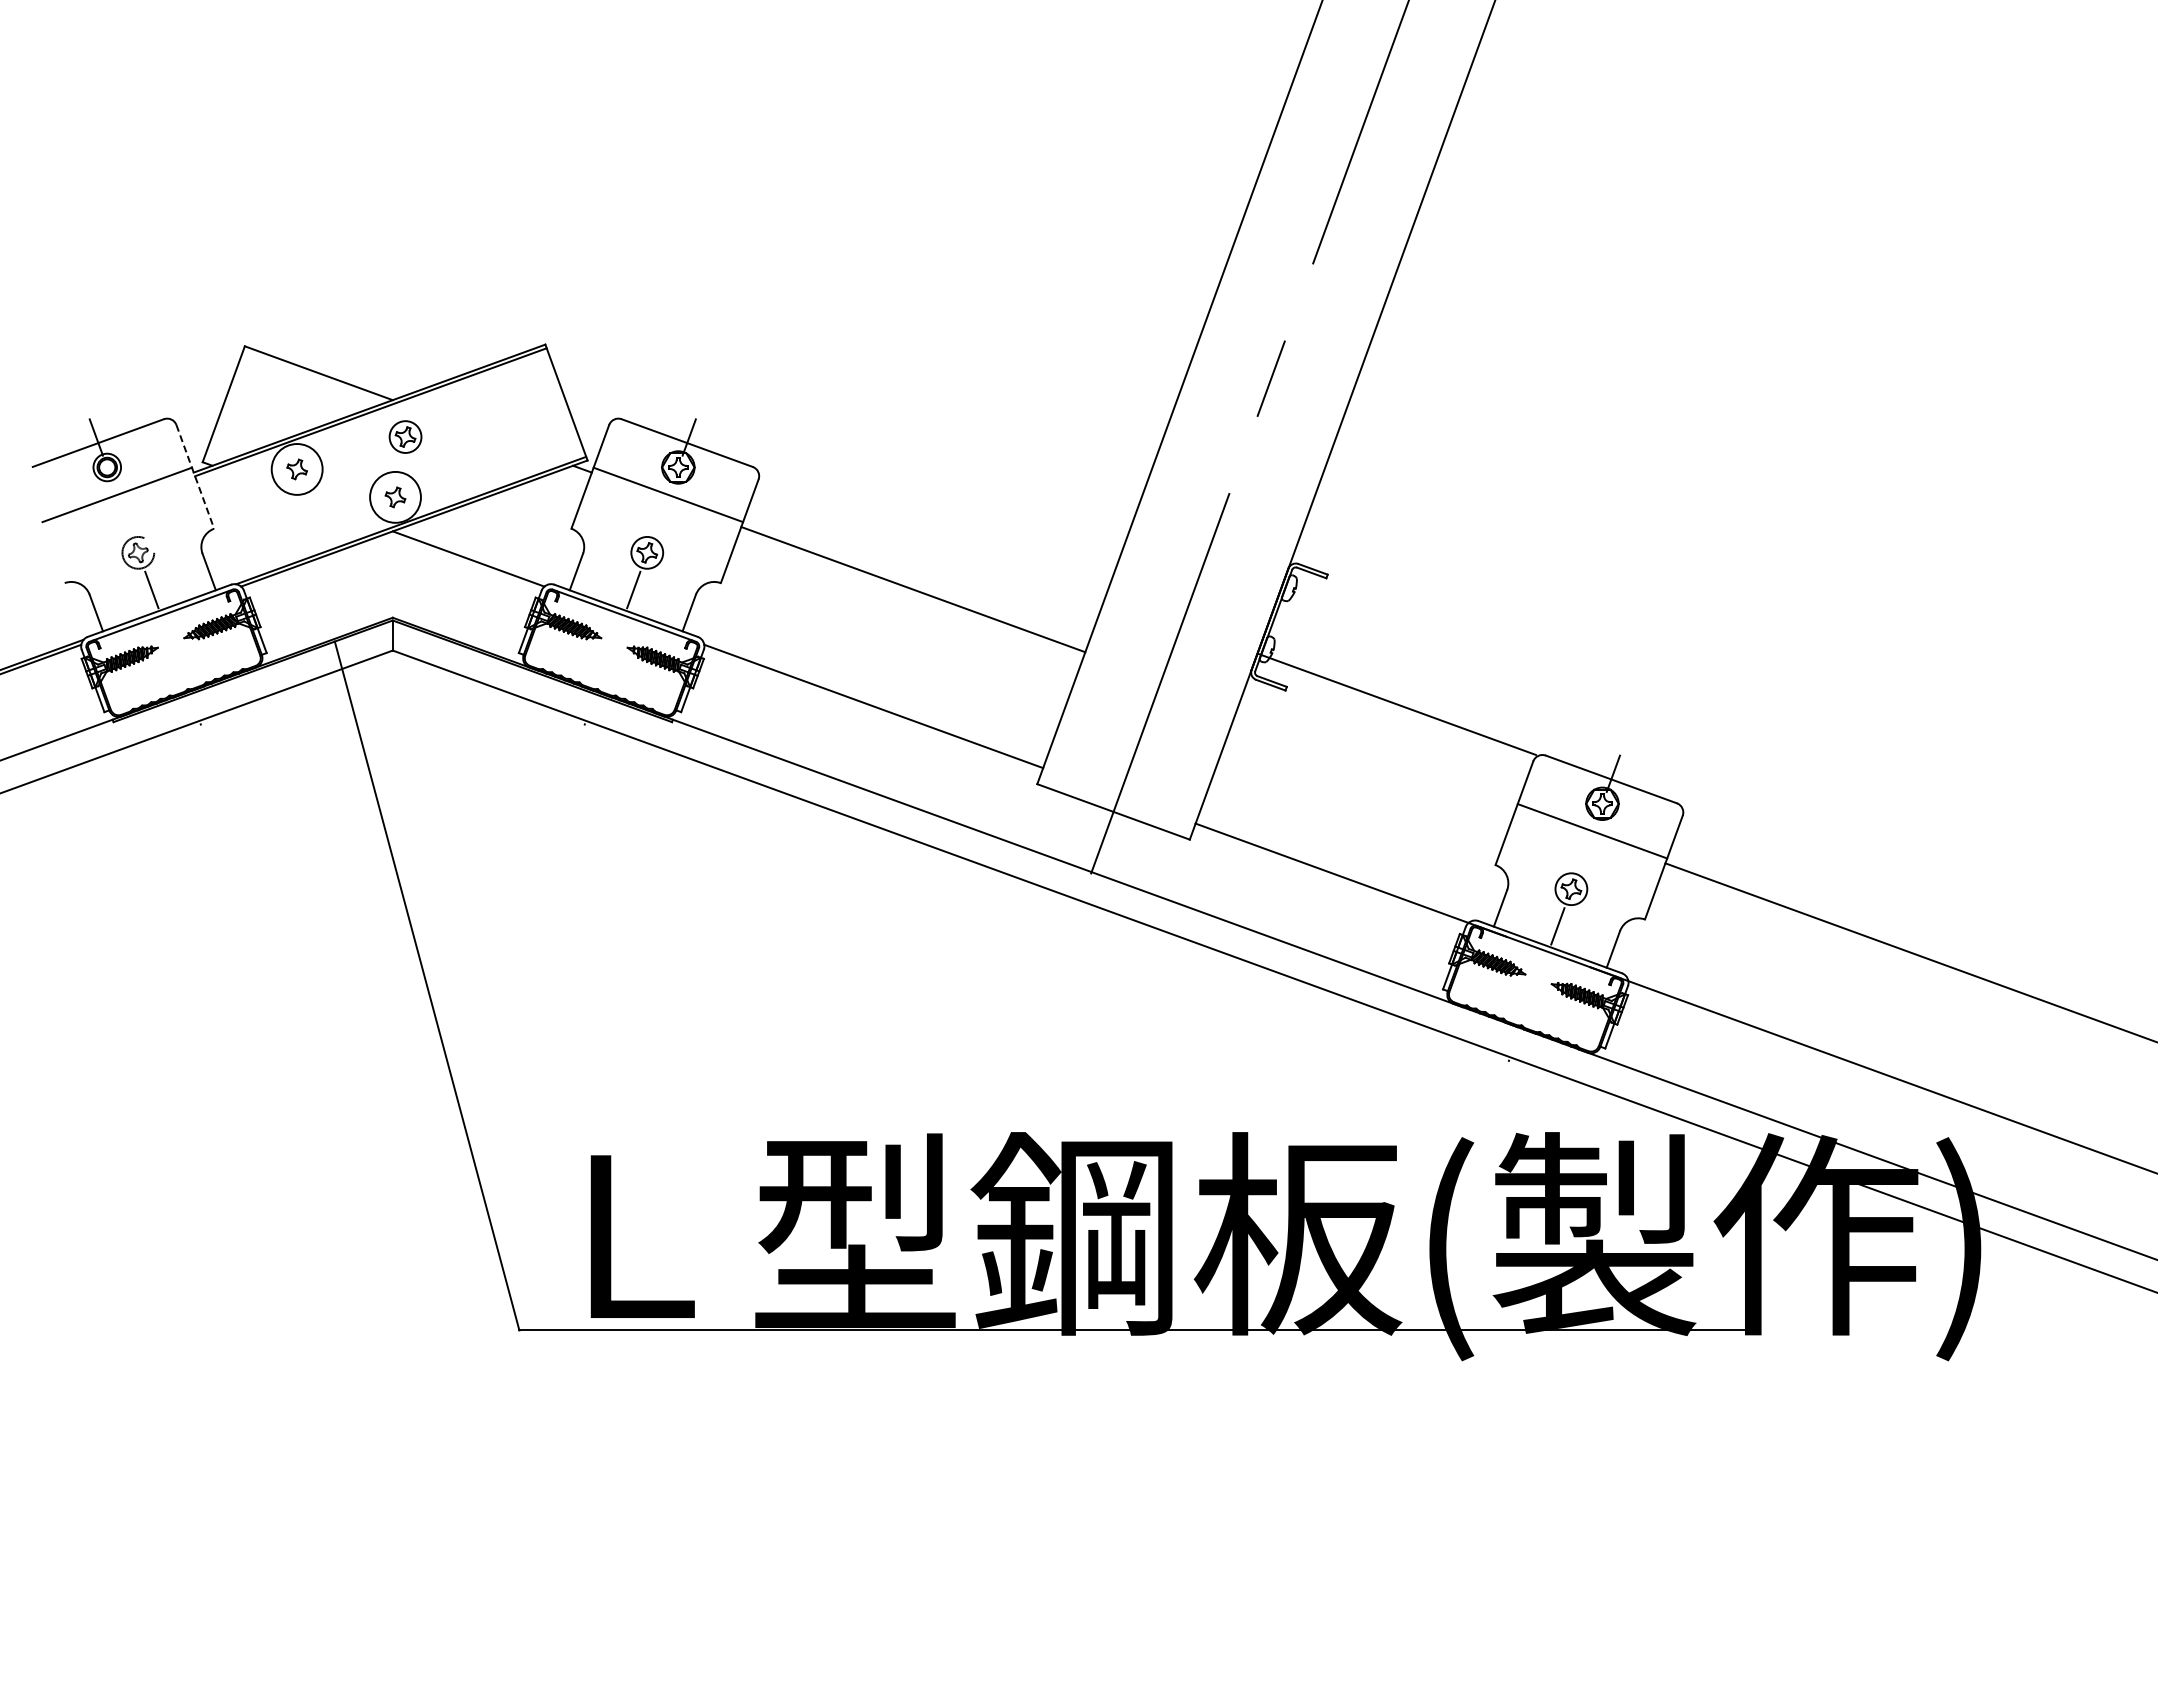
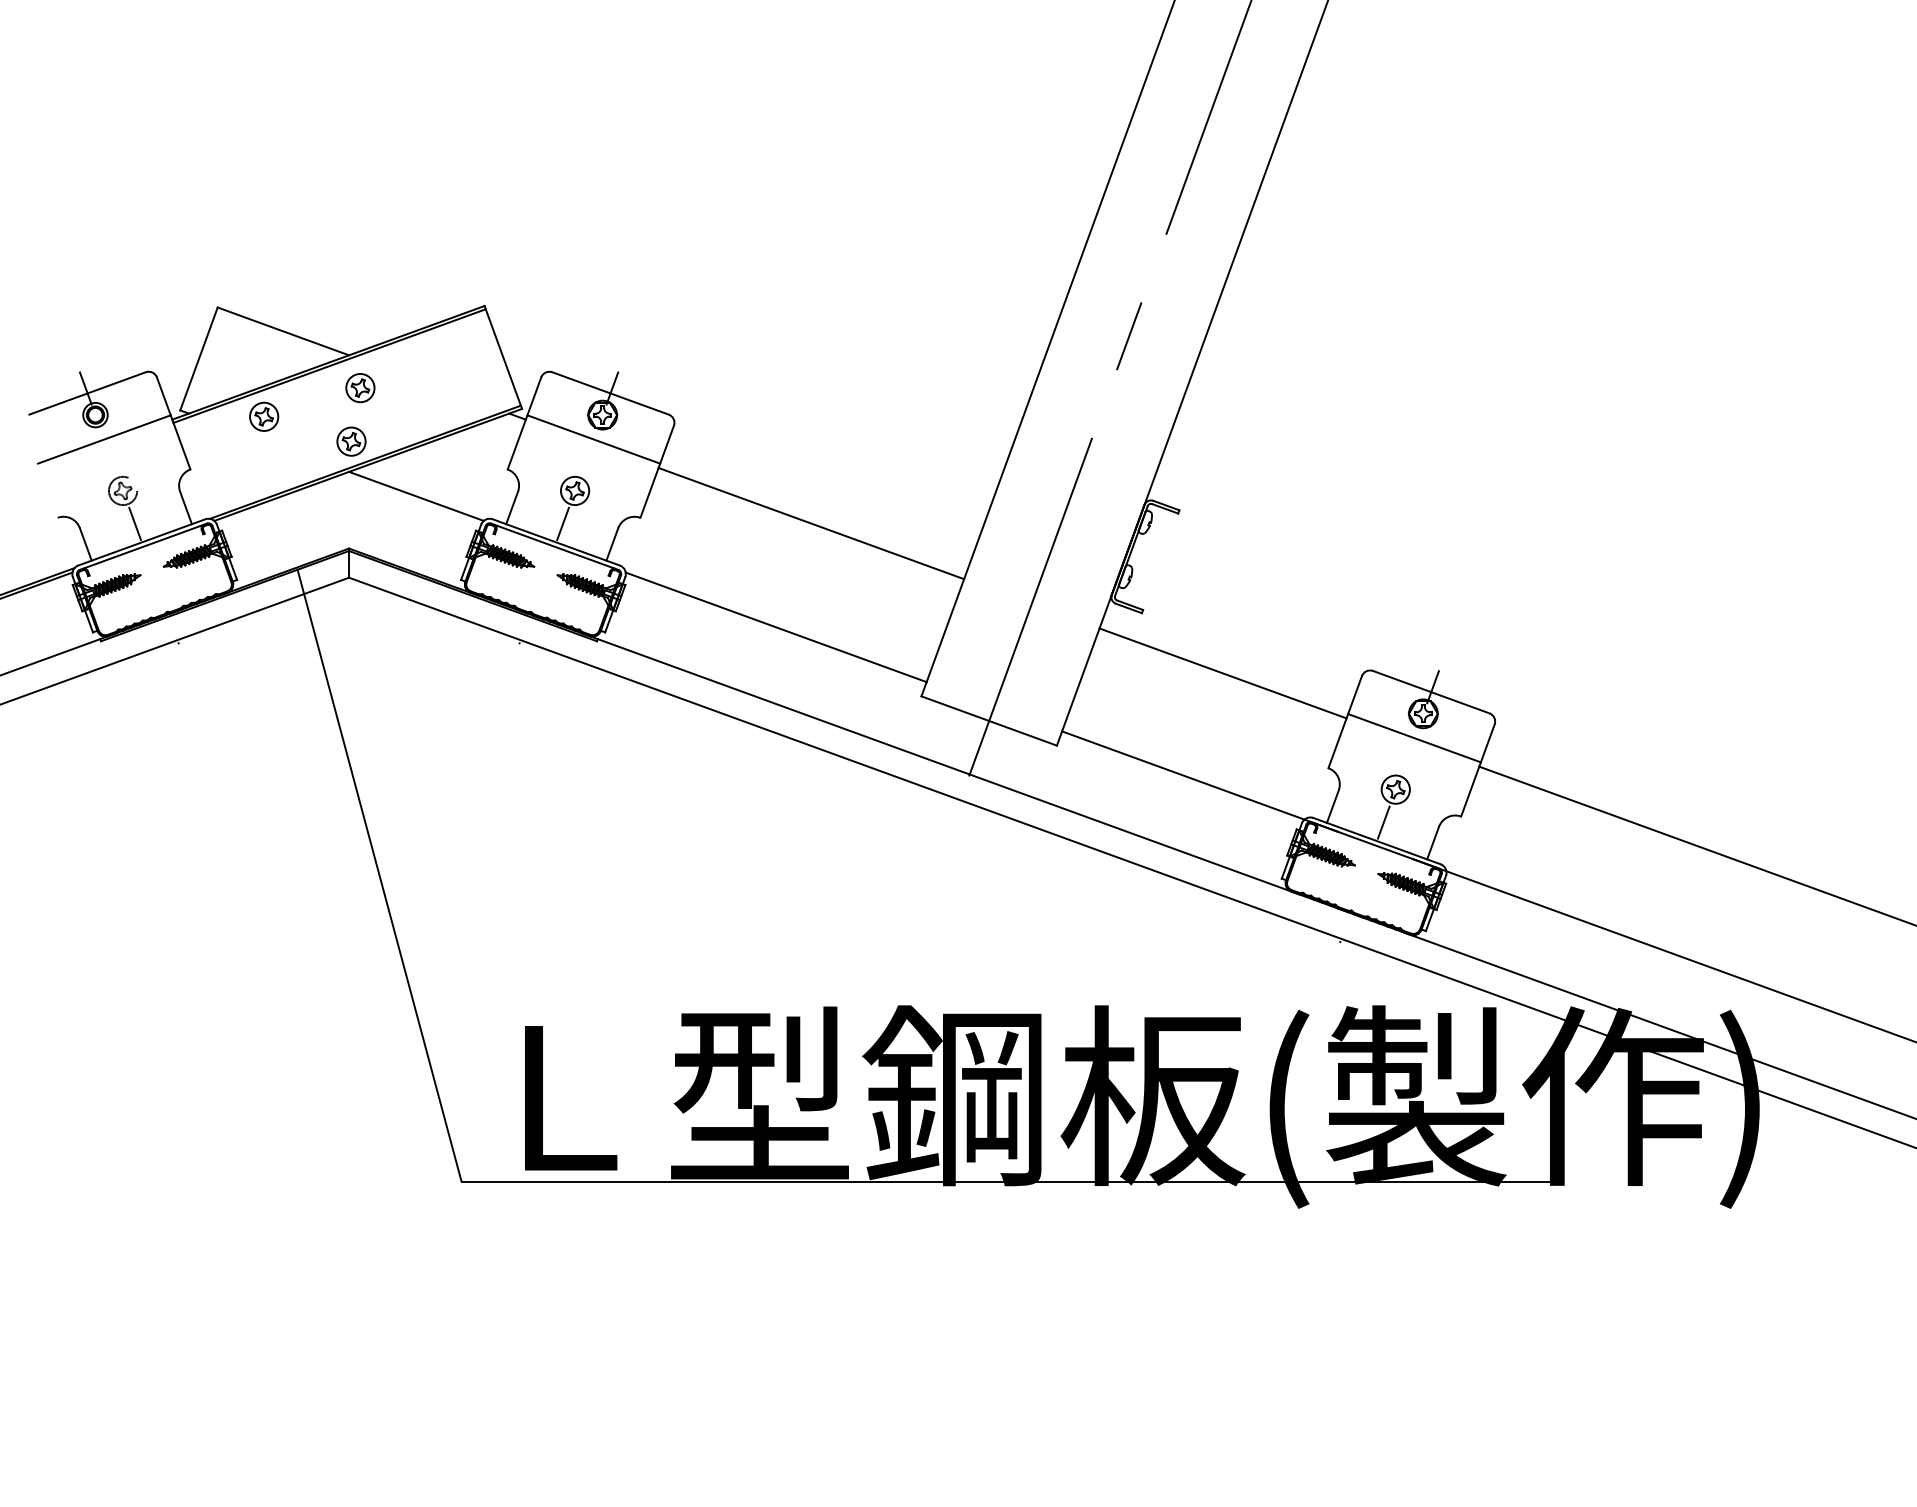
circle: (297, 469) -> (264, 416), size x0.62
line: (195, 477) -> (173, 424), dashed -> solid
circle: (395, 497) -> (351, 441), size x0.62
line: (1396, 703) -> (1222, 672), moved

